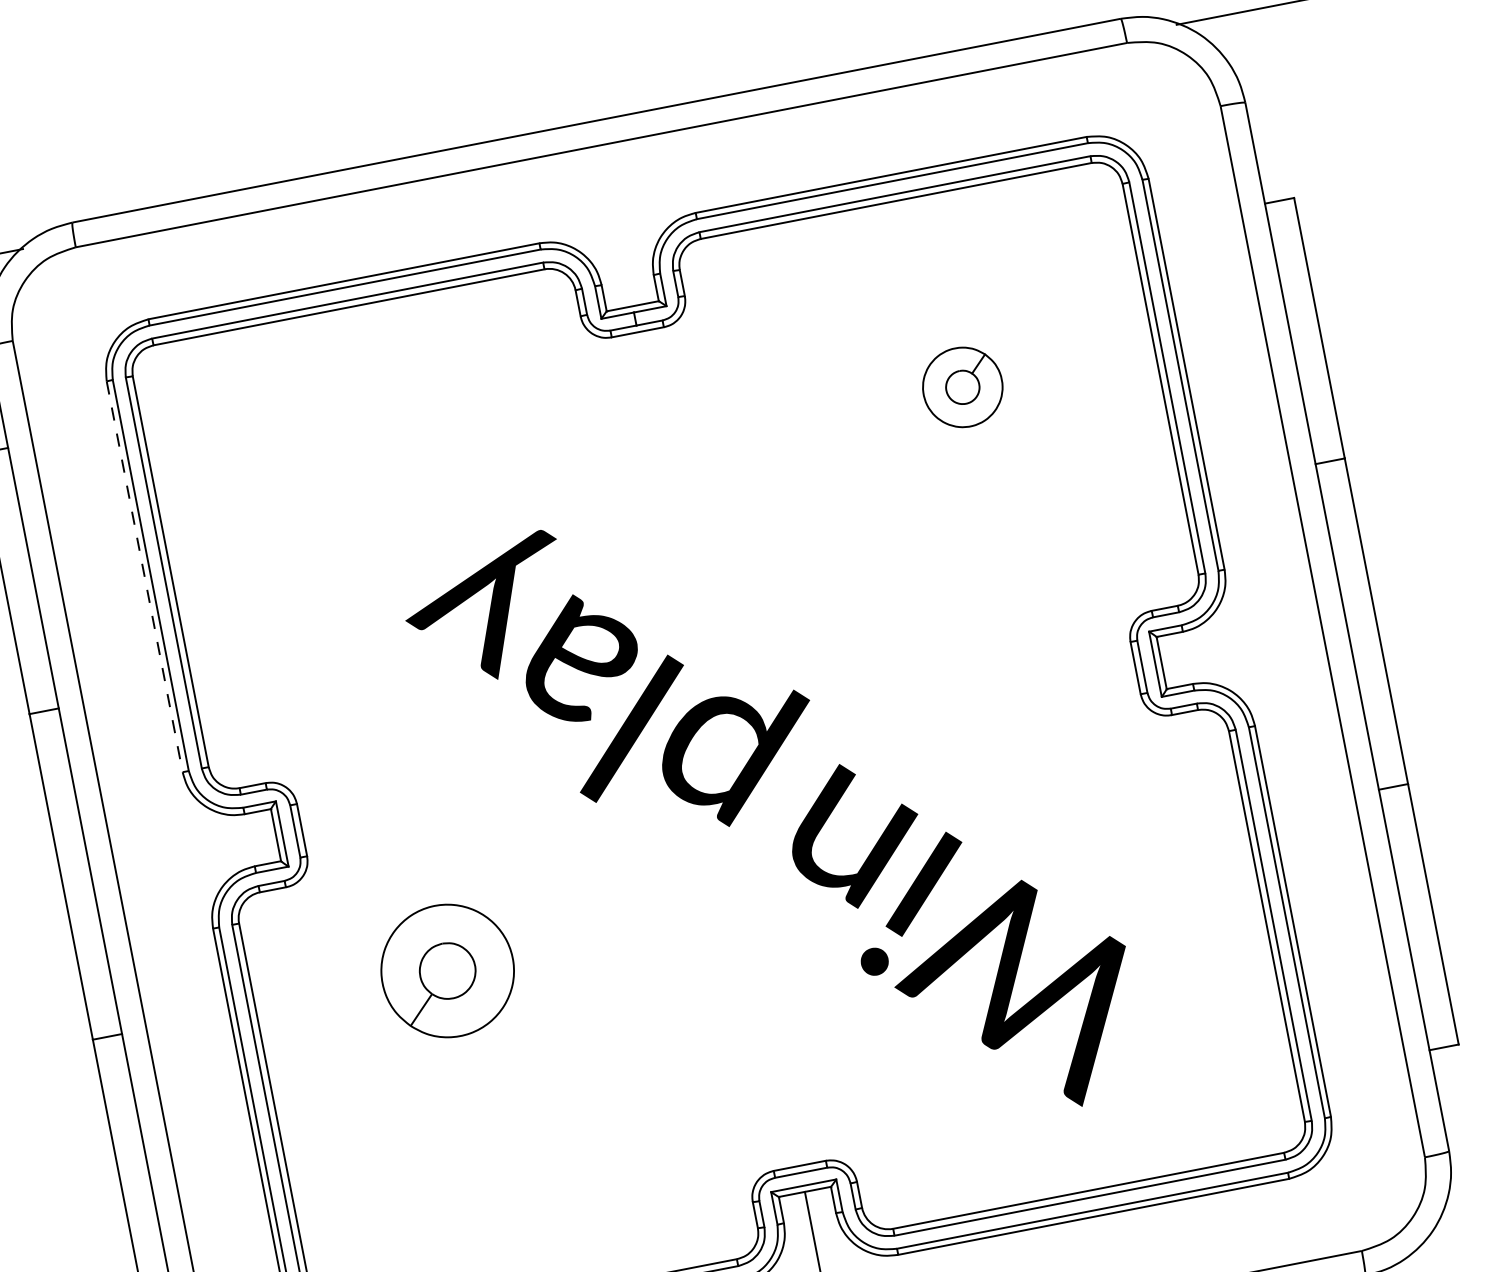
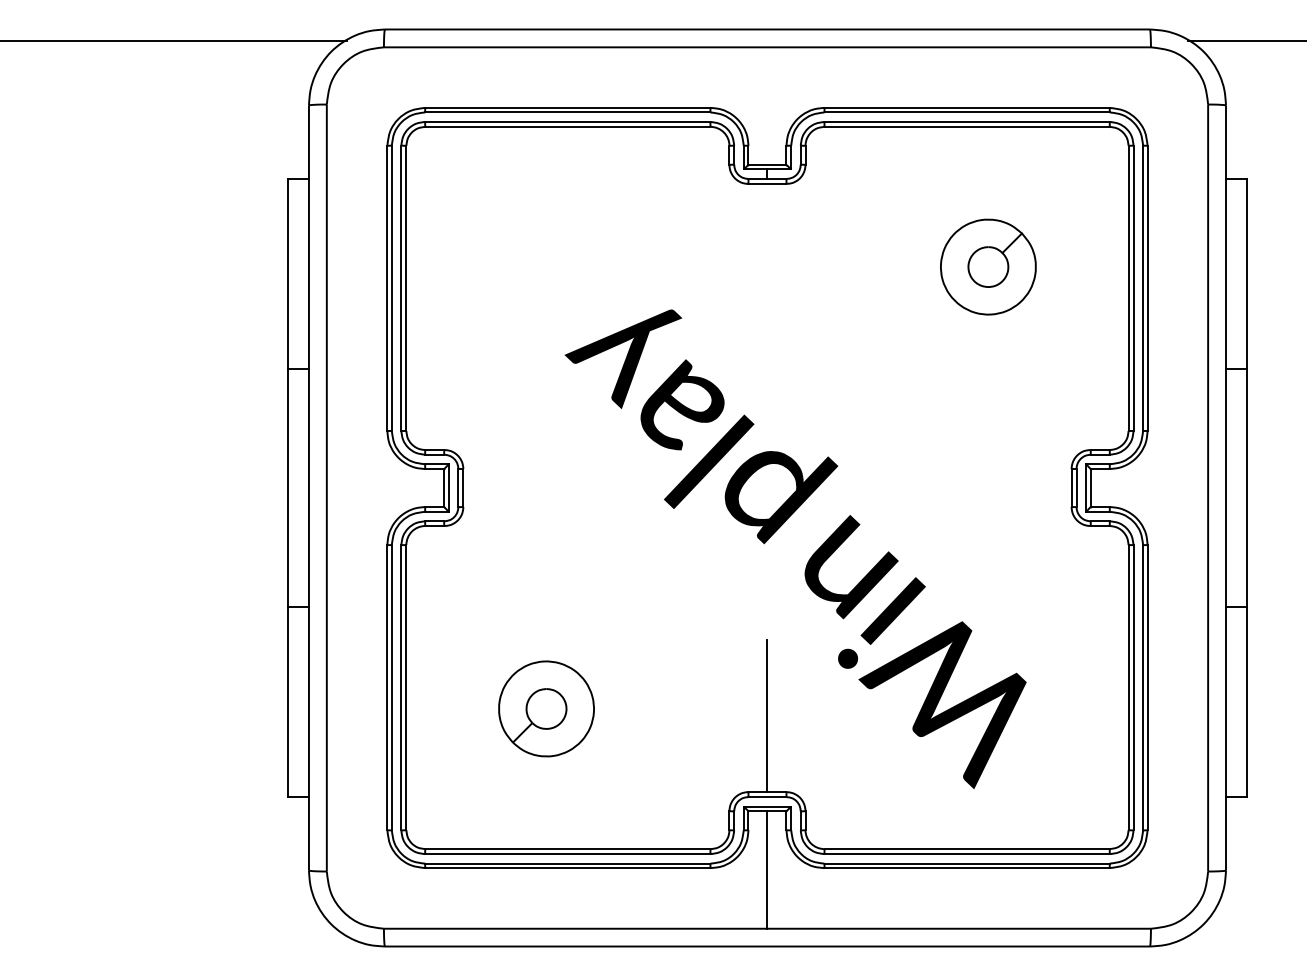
part: (962, 386) -> (988, 266), size x1.67
line: (144, 576) -> (387, 288), dashed -> solid
part: (447, 970) -> (546, 708), moved
line: (779, 1062) -> (767, 716), added

